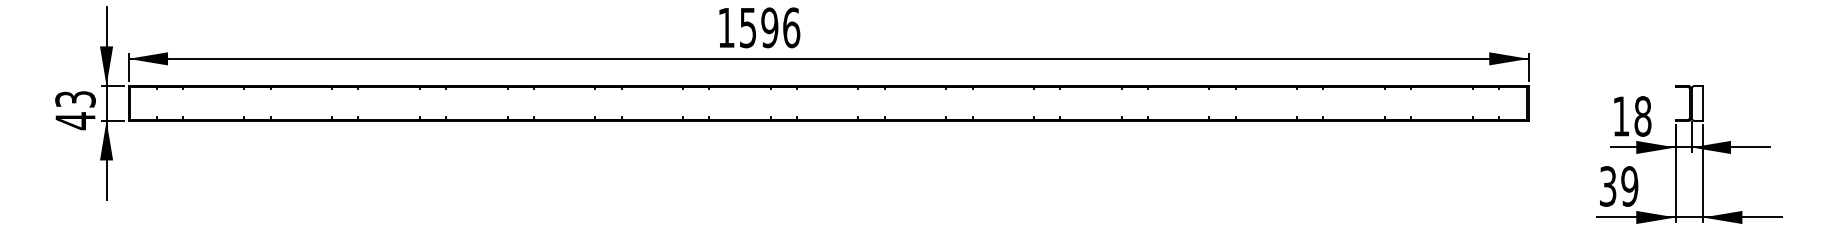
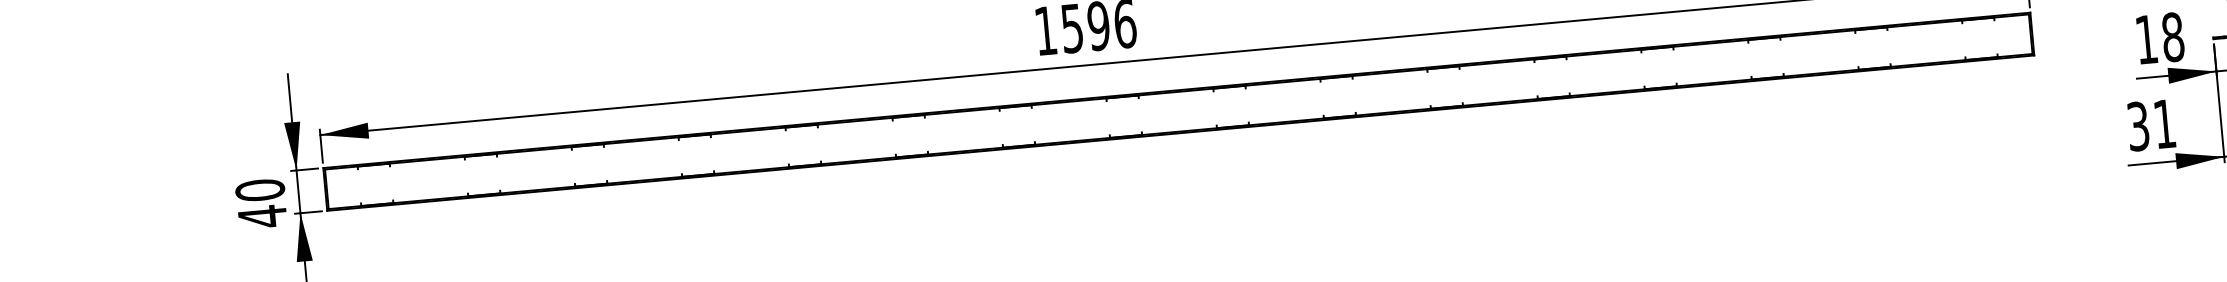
text: (75, 98) -> (260, 189), 43 -> 40
text: (1629, 186) -> (2164, 124), 39 -> 31

